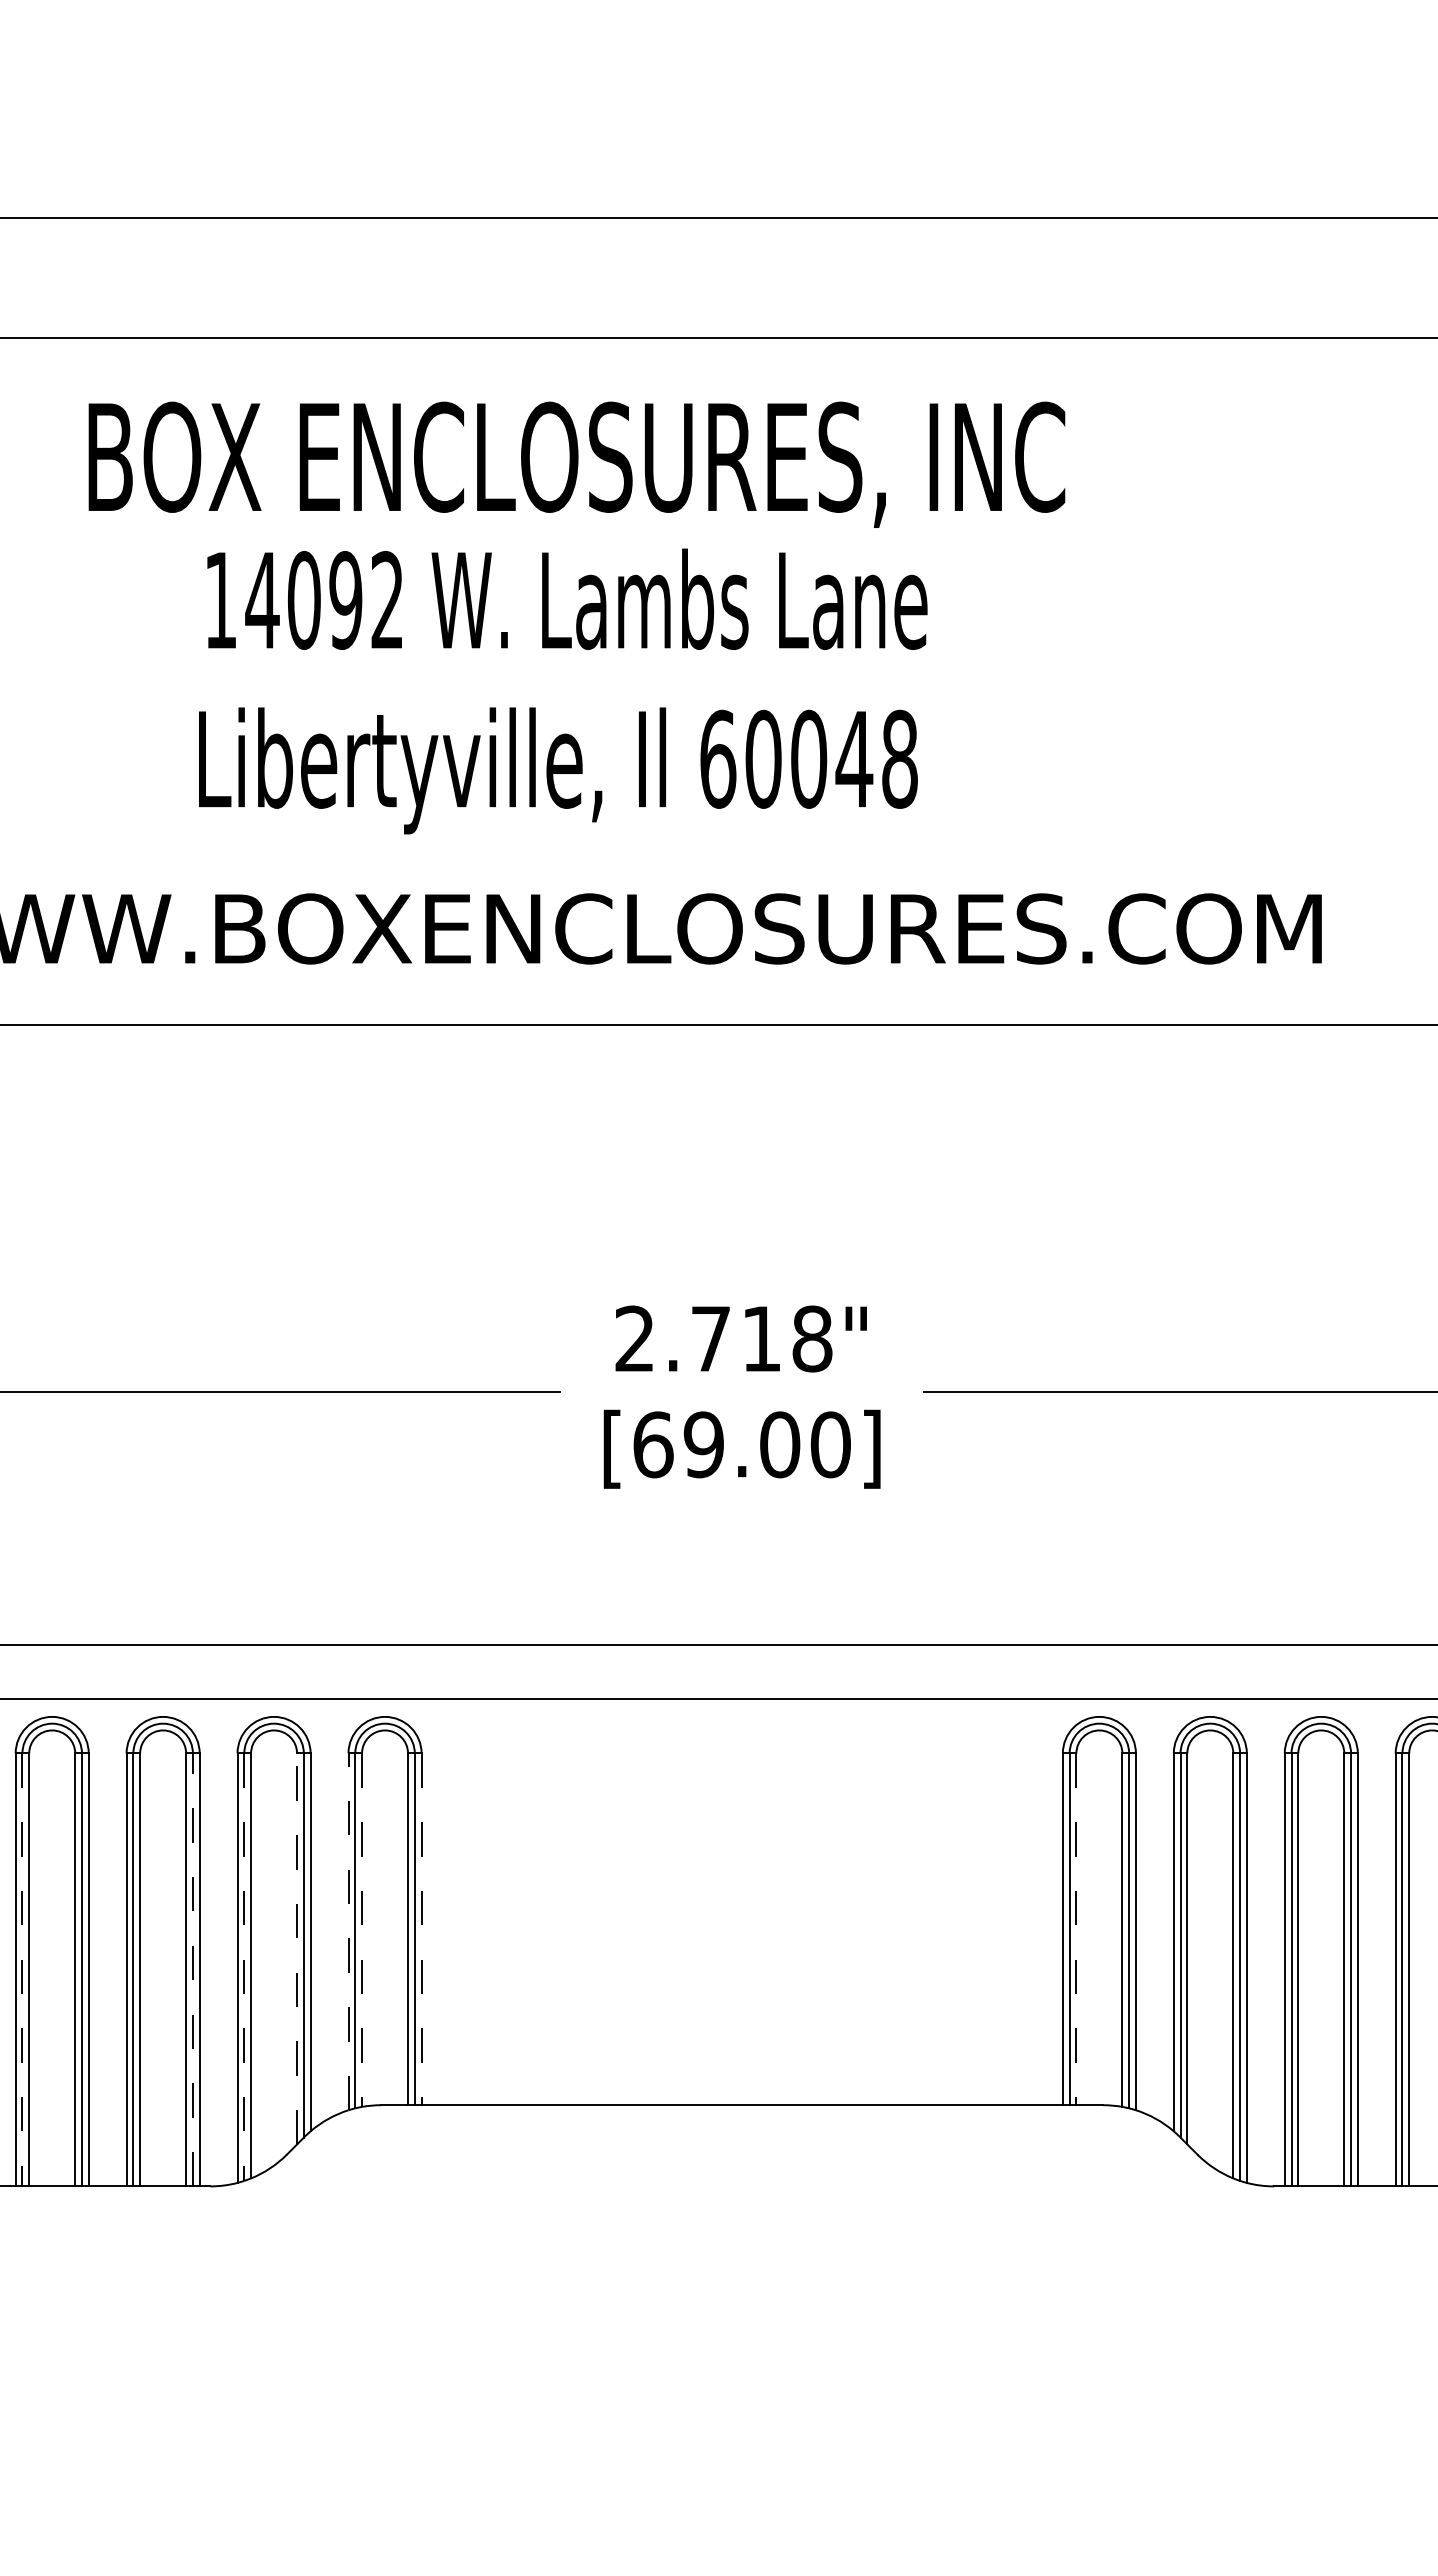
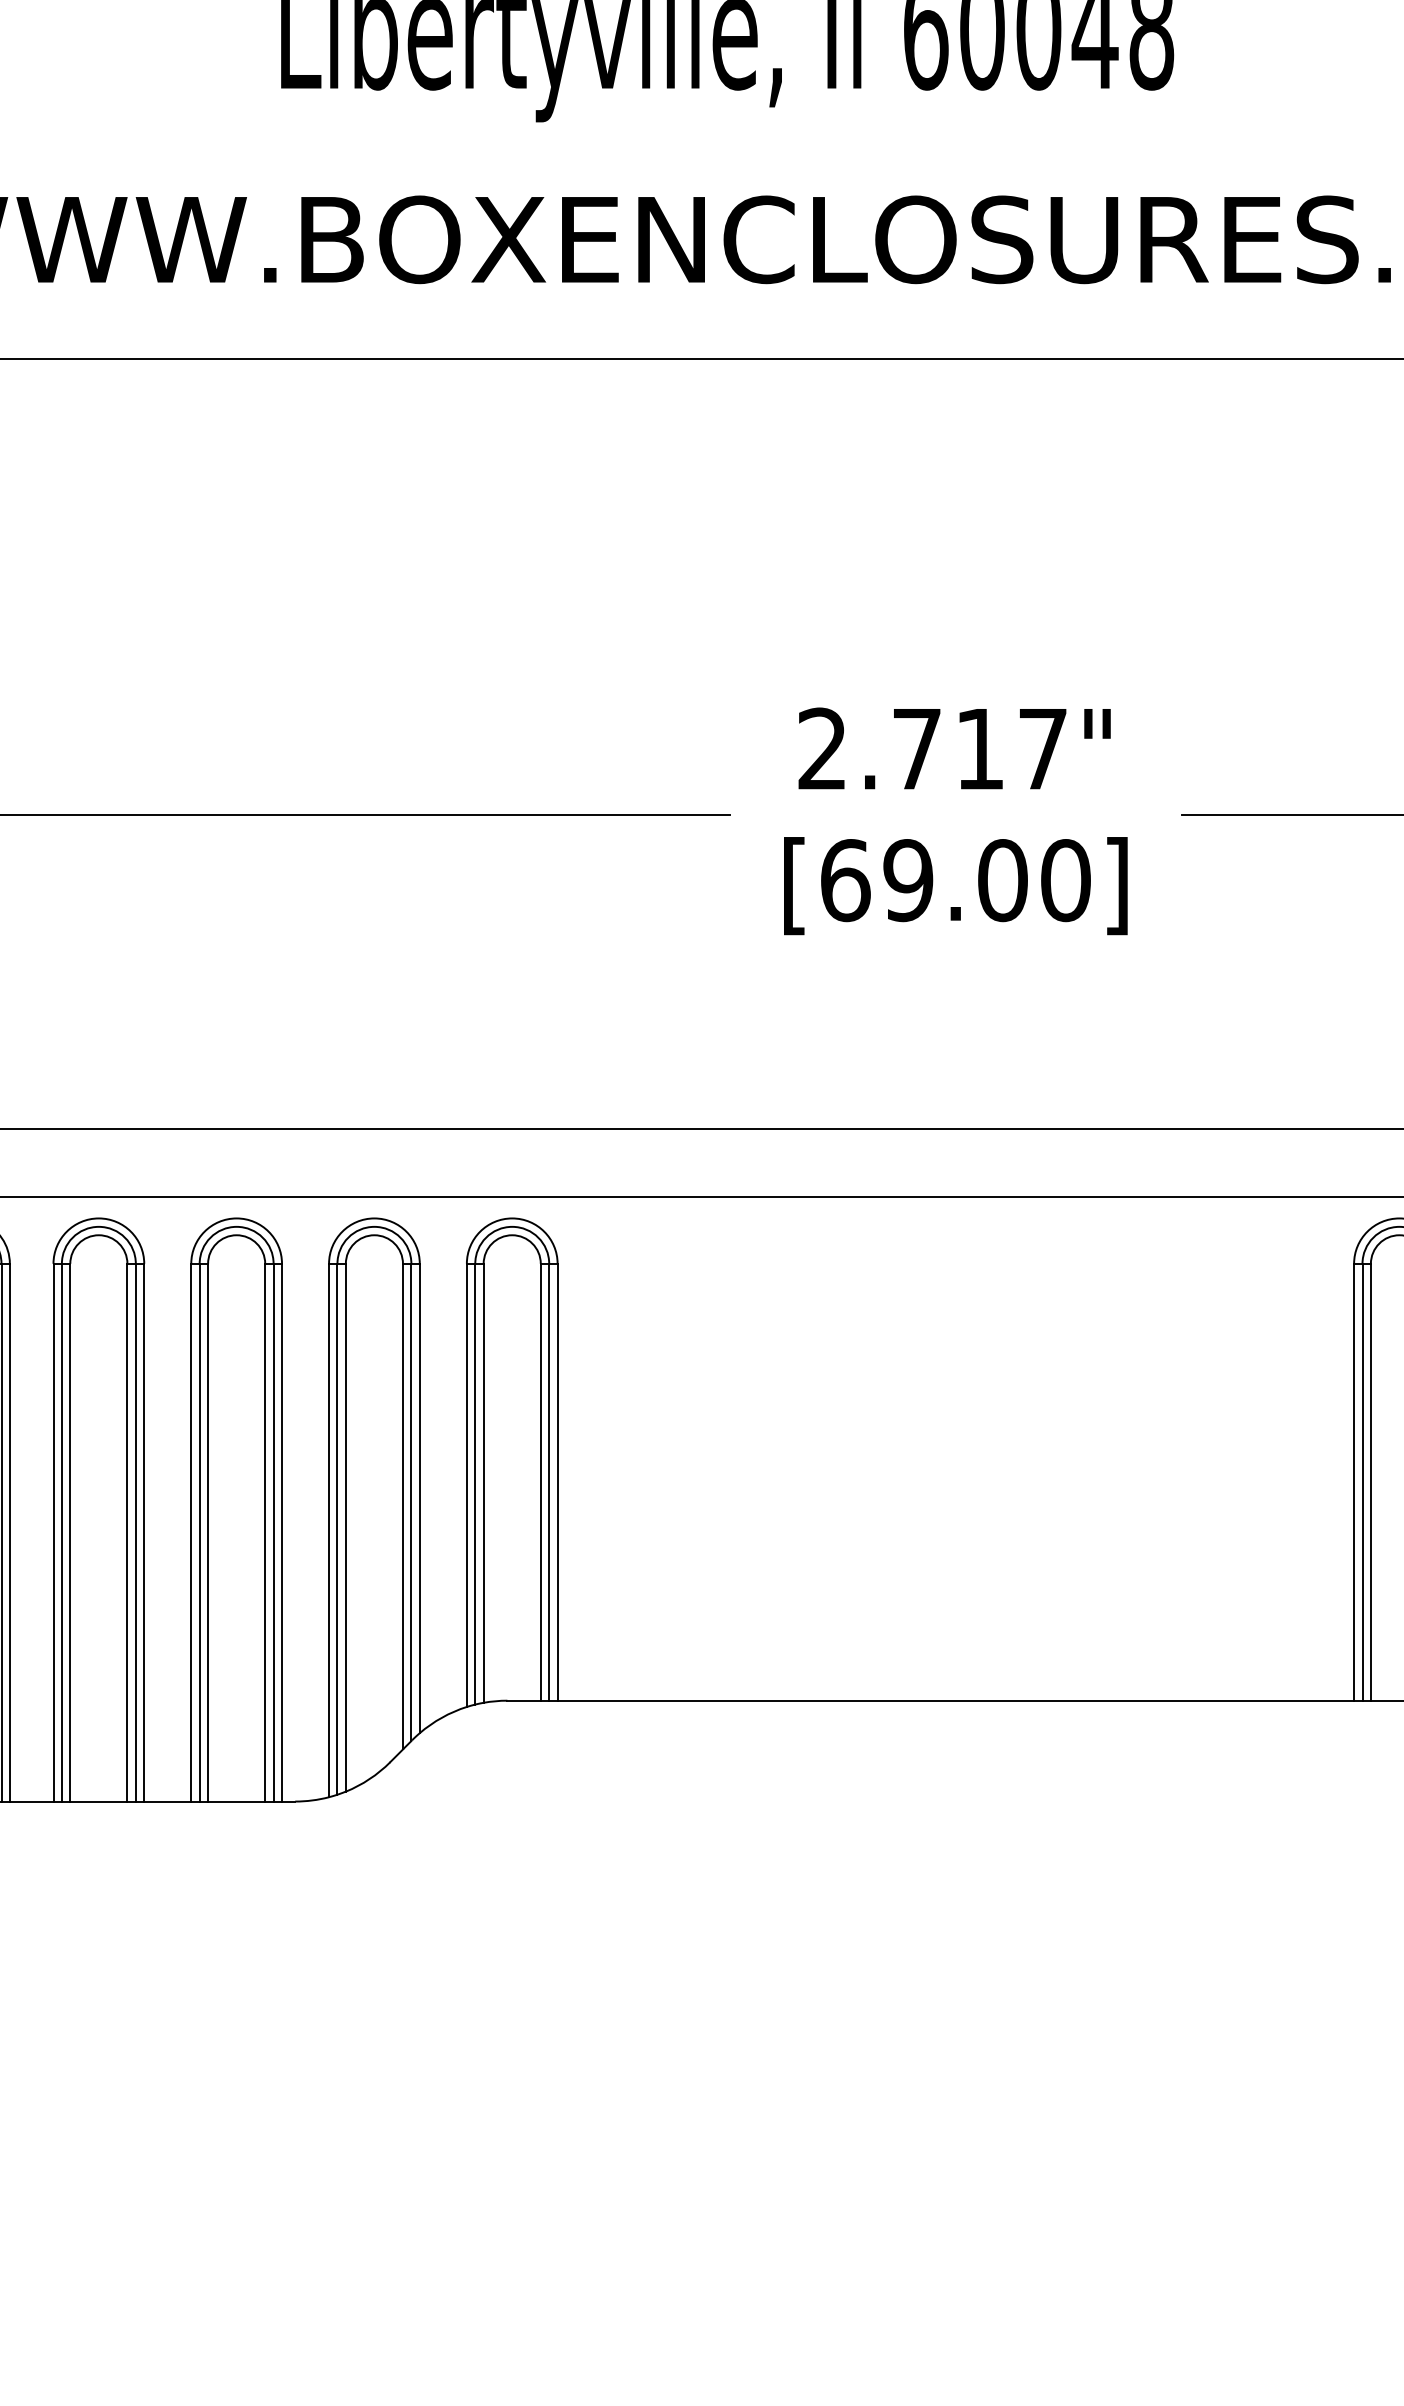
text: (812, 1338) -> (1043, 748), 2.718" -> 2.717"
line: (421, 1929) -> (557, 1482), dashed -> solid
line: (1076, 1929) -> (1371, 1482), dashed -> solid
line: (362, 1930) -> (484, 1483), dashed -> solid
line: (348, 1931) -> (466, 1484), dashed -> solid
line: (297, 1948) -> (403, 1506), dashed -> solid
line: (244, 1967) -> (337, 1529), dashed -> solid
line: (192, 1969) -> (273, 1532), dashed -> solid
line: (22, 1970) -> (61, 1533), dashed -> solid

